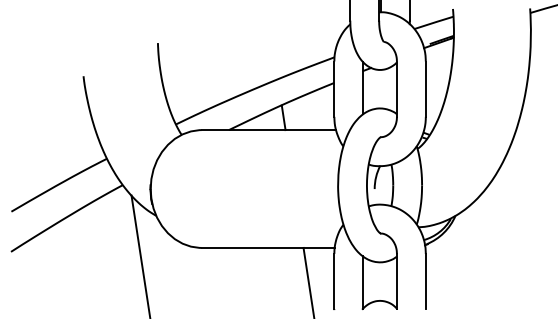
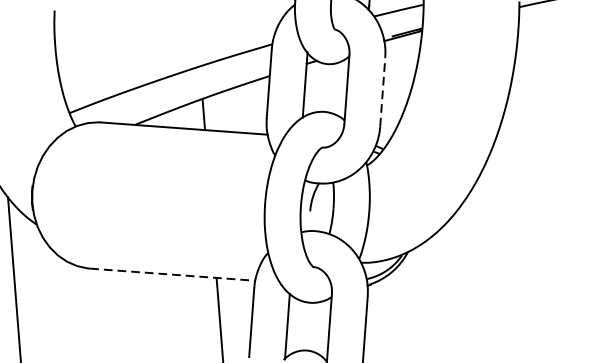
line: (425, 89) -> (382, 92), solid -> dashed
line: (268, 247) -> (173, 274), solid -> dashed

